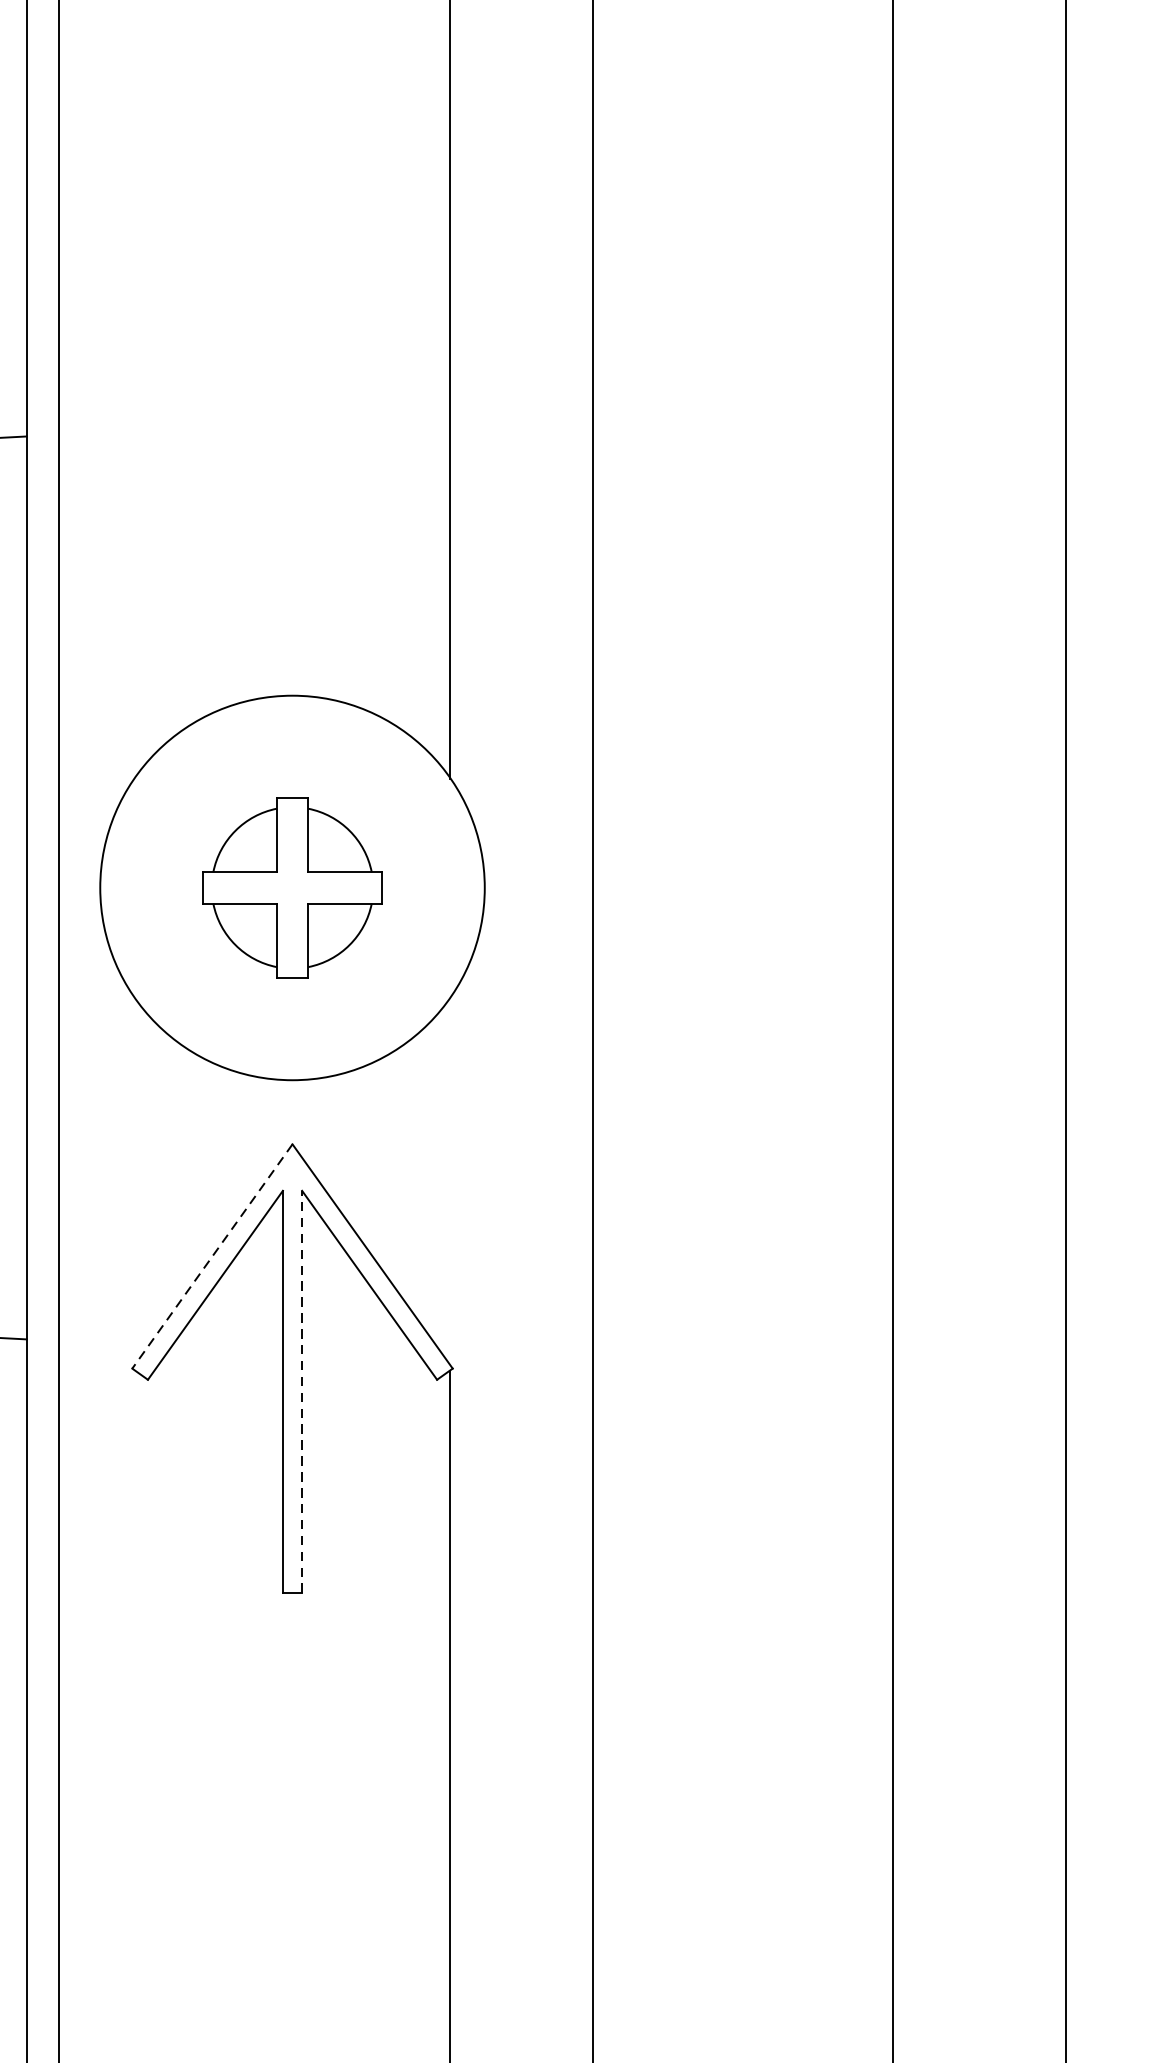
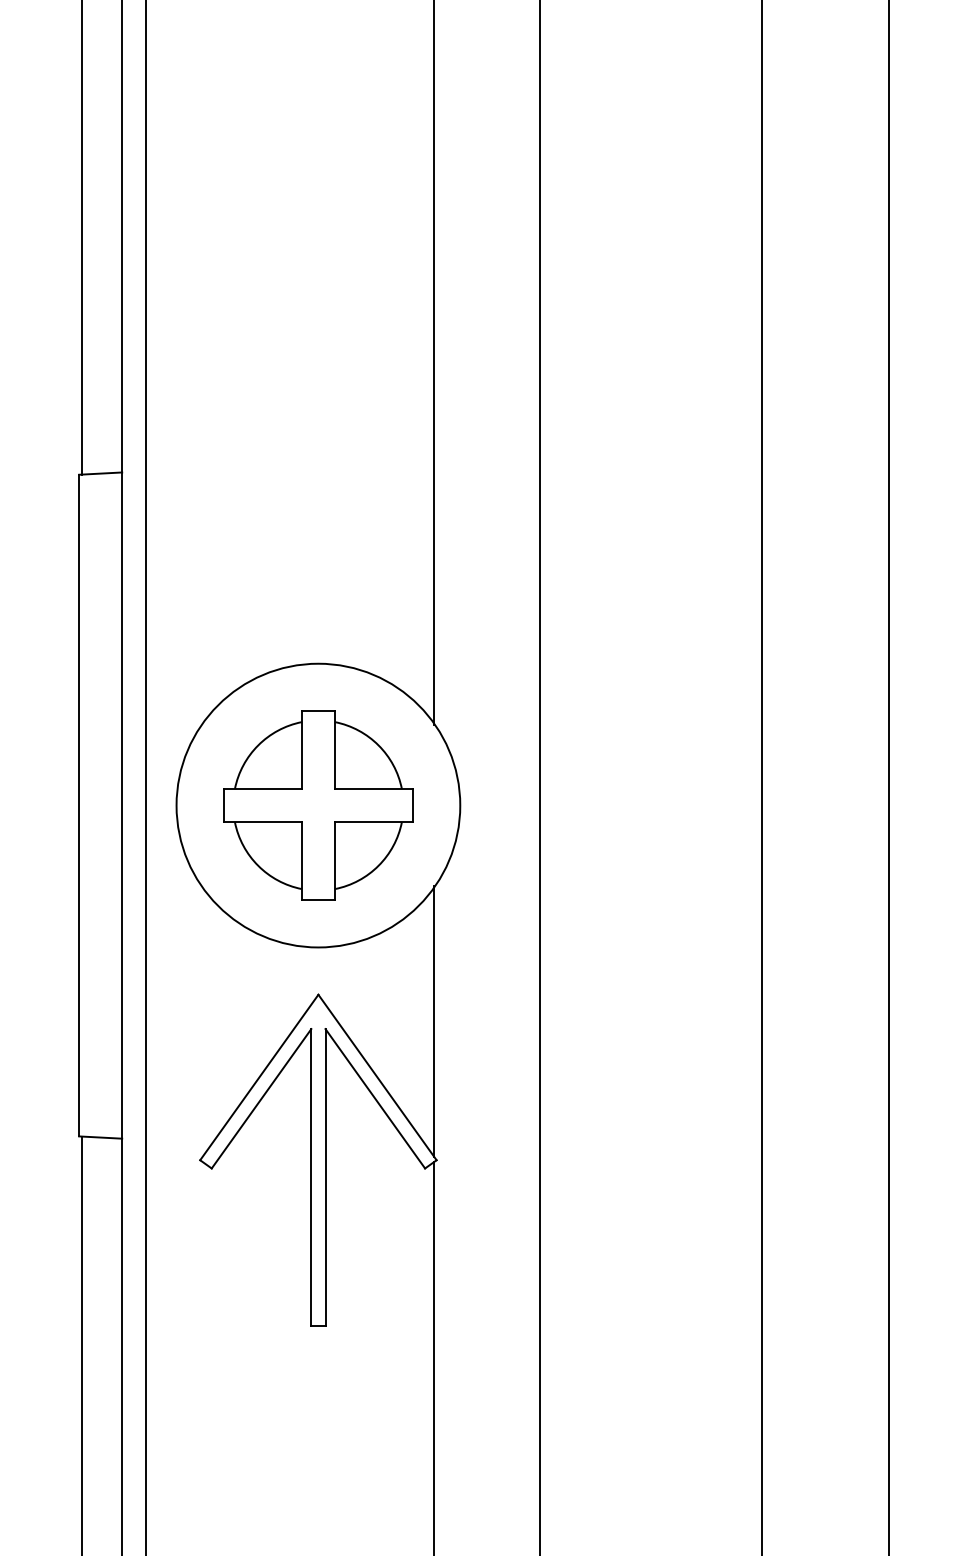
part: (292, 887) -> (318, 805), size x1.43
line: (449, 1180) -> (434, 1021), added
line: (212, 1256) -> (259, 1077), dashed -> solid
line: (302, 1390) -> (325, 1176), dashed -> solid

